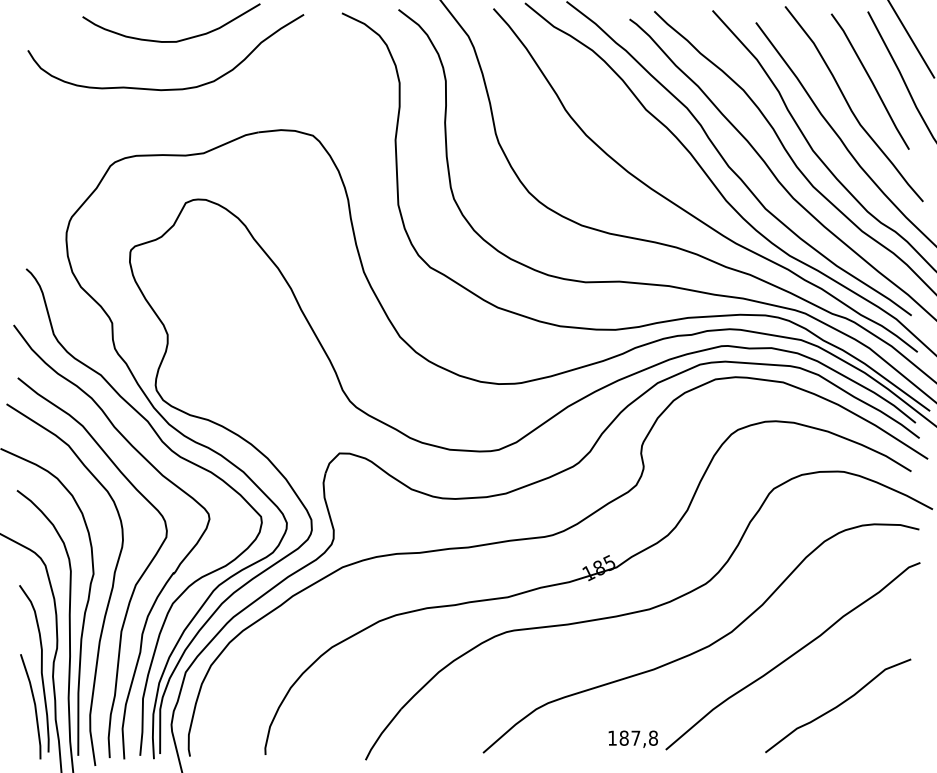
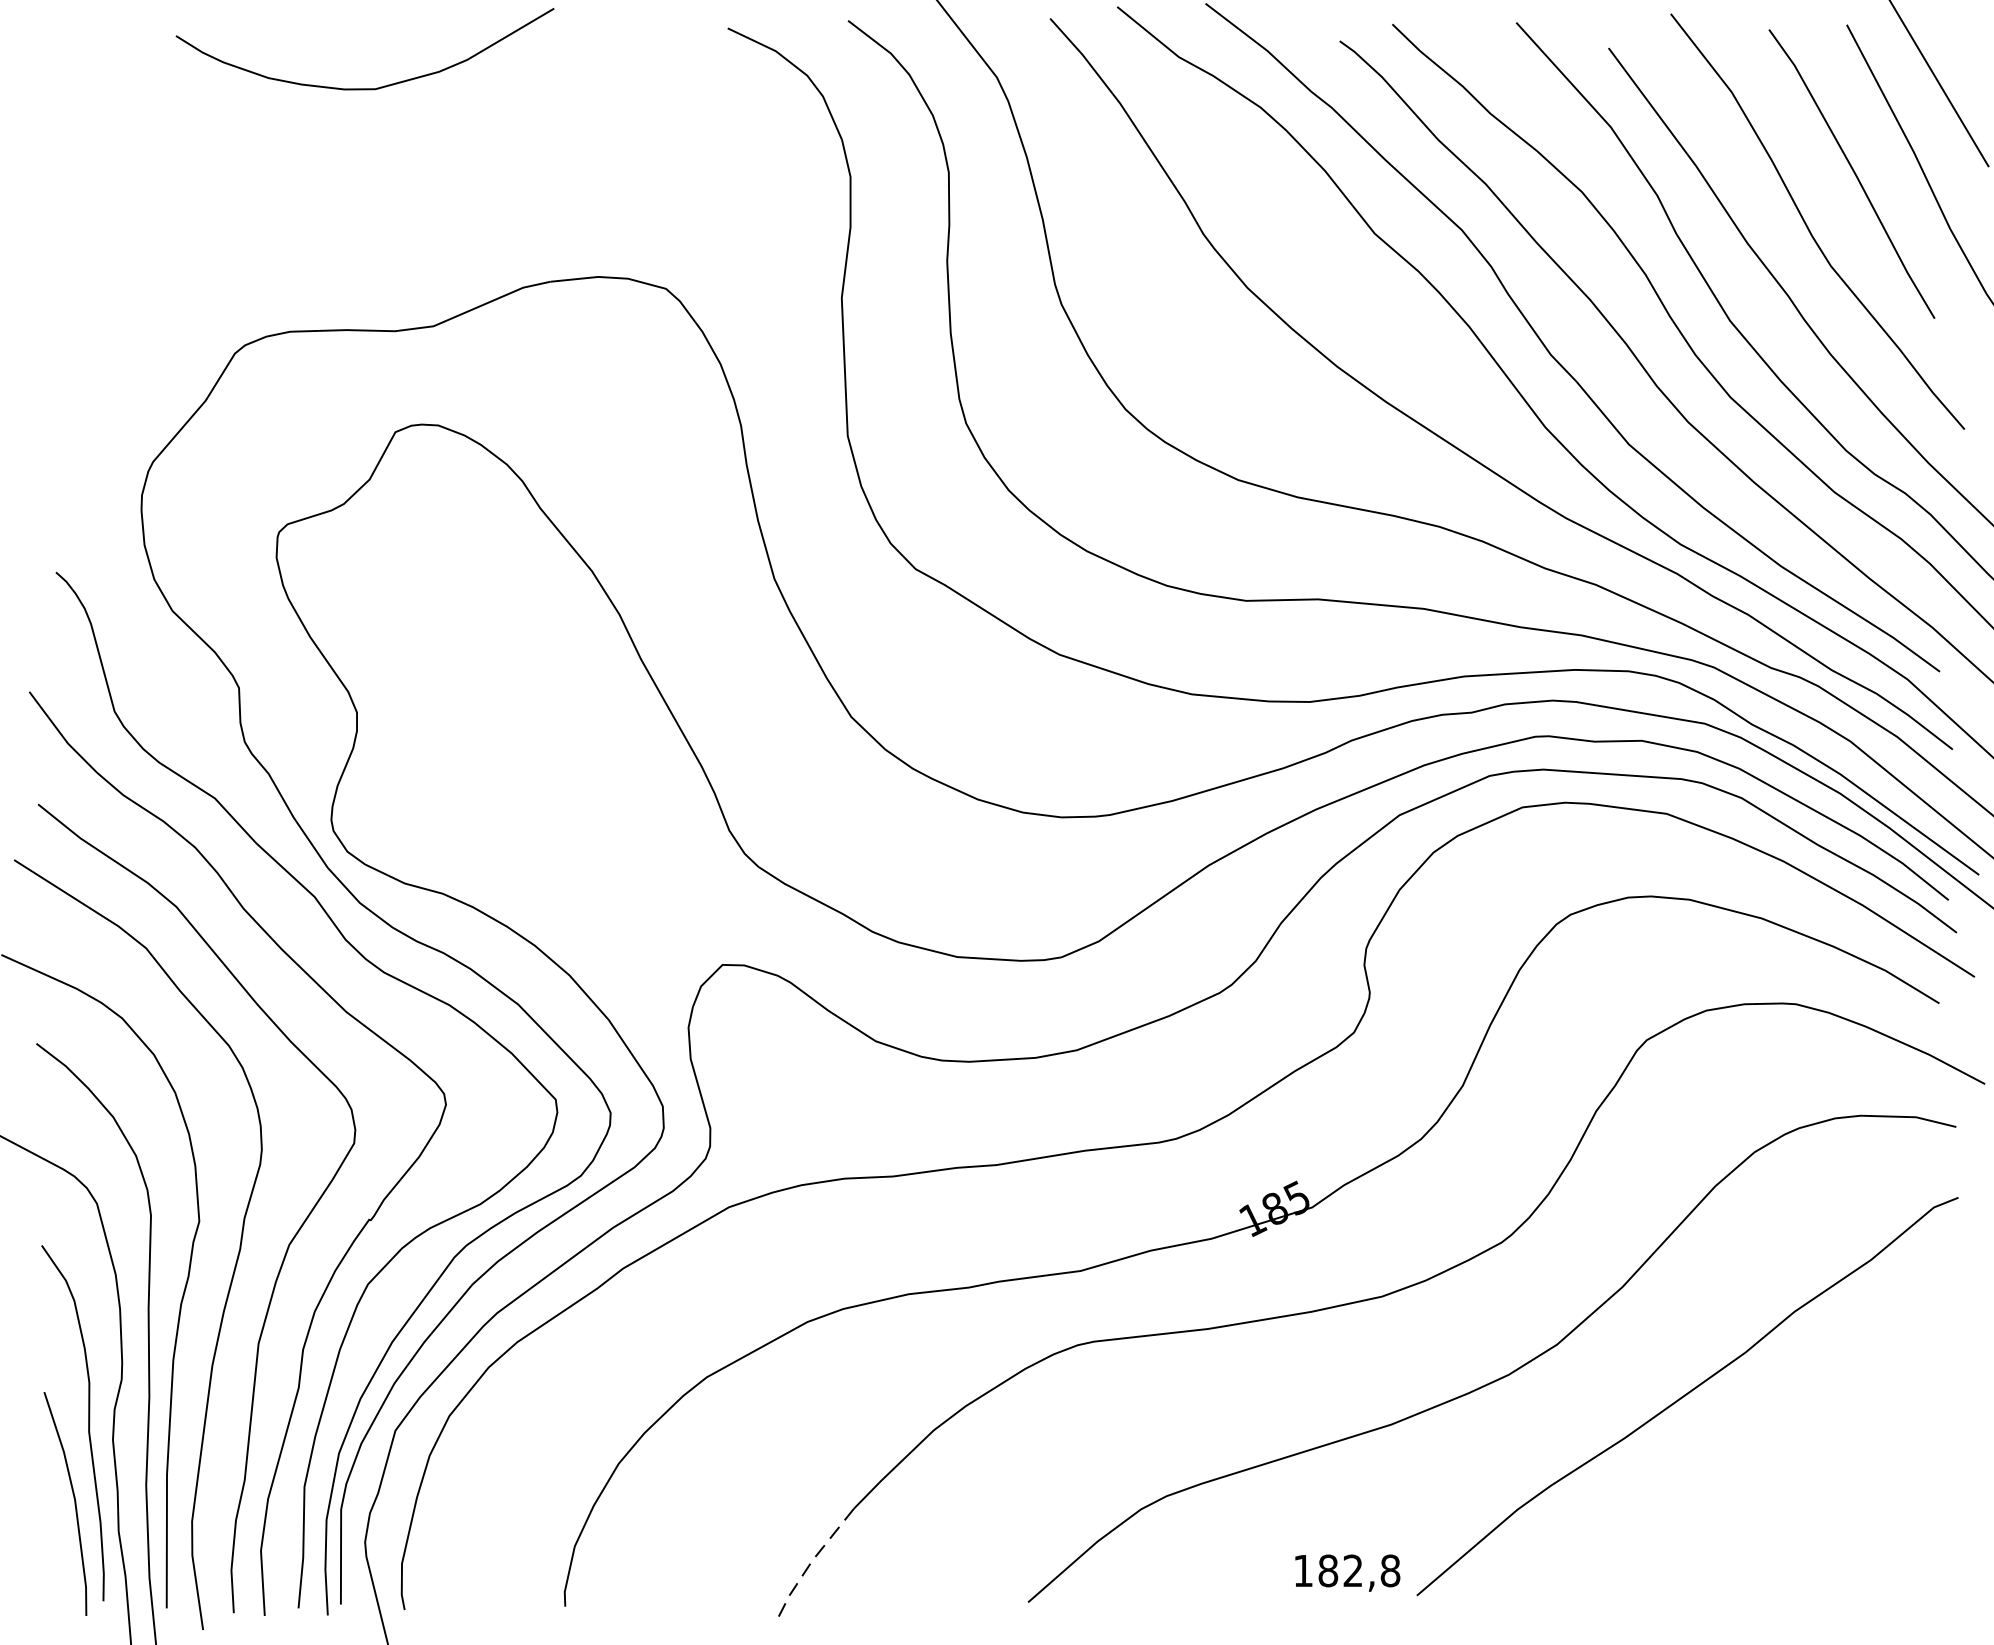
curve: (170, 88) -> (362, 188), removed
curve: (838, 705) -> (1784, 1501), removed
line: (381, 733) -> (811, 1560), solid -> dashed
text: (635, 737) -> (1352, 1569), 187,8 -> 182,8

